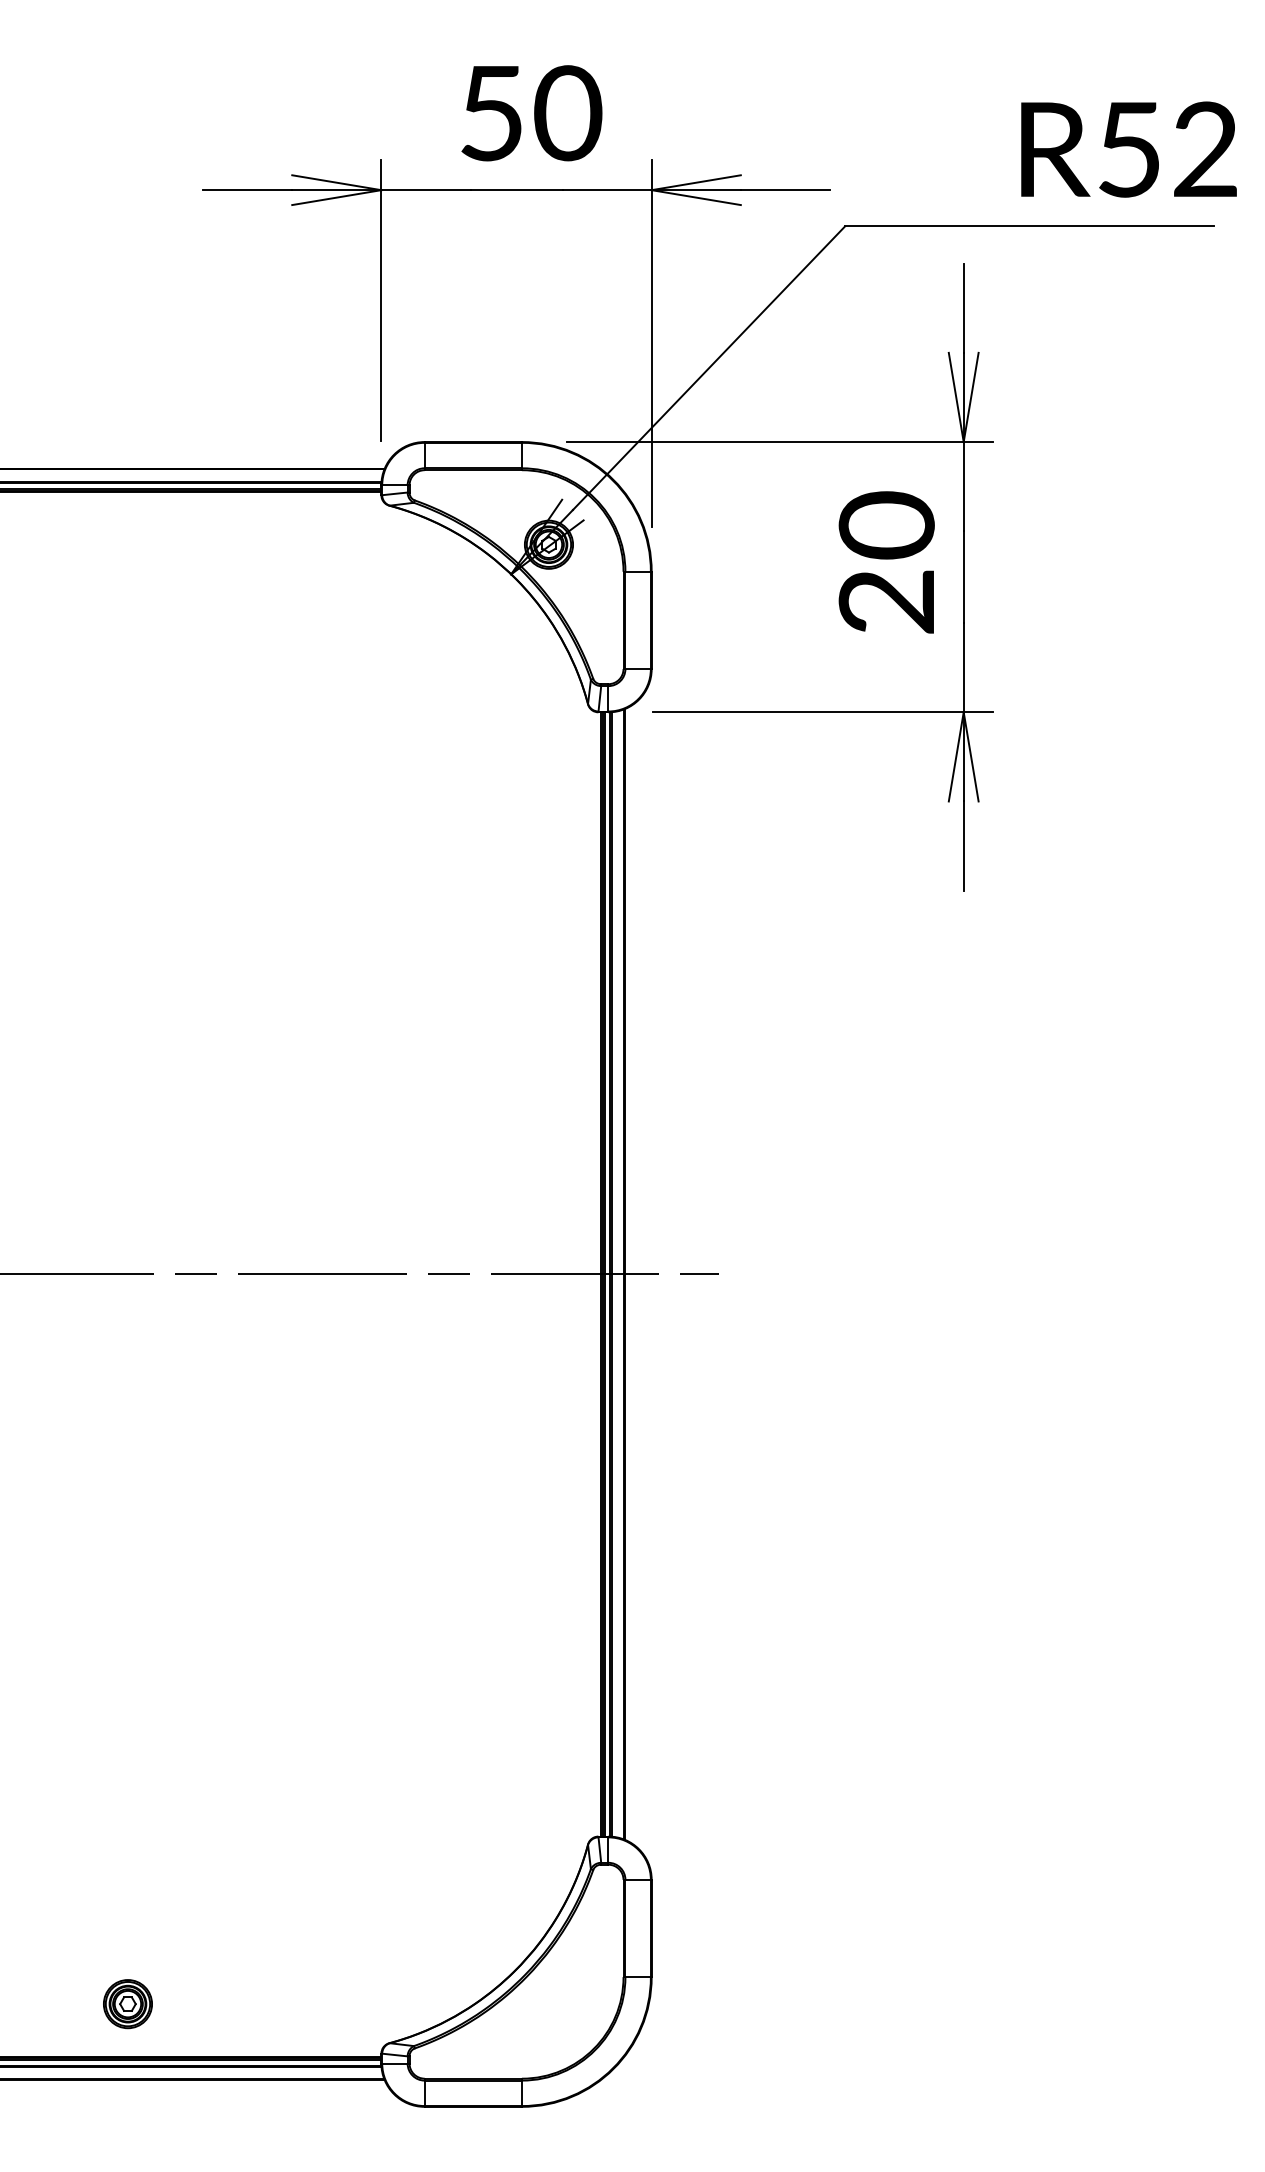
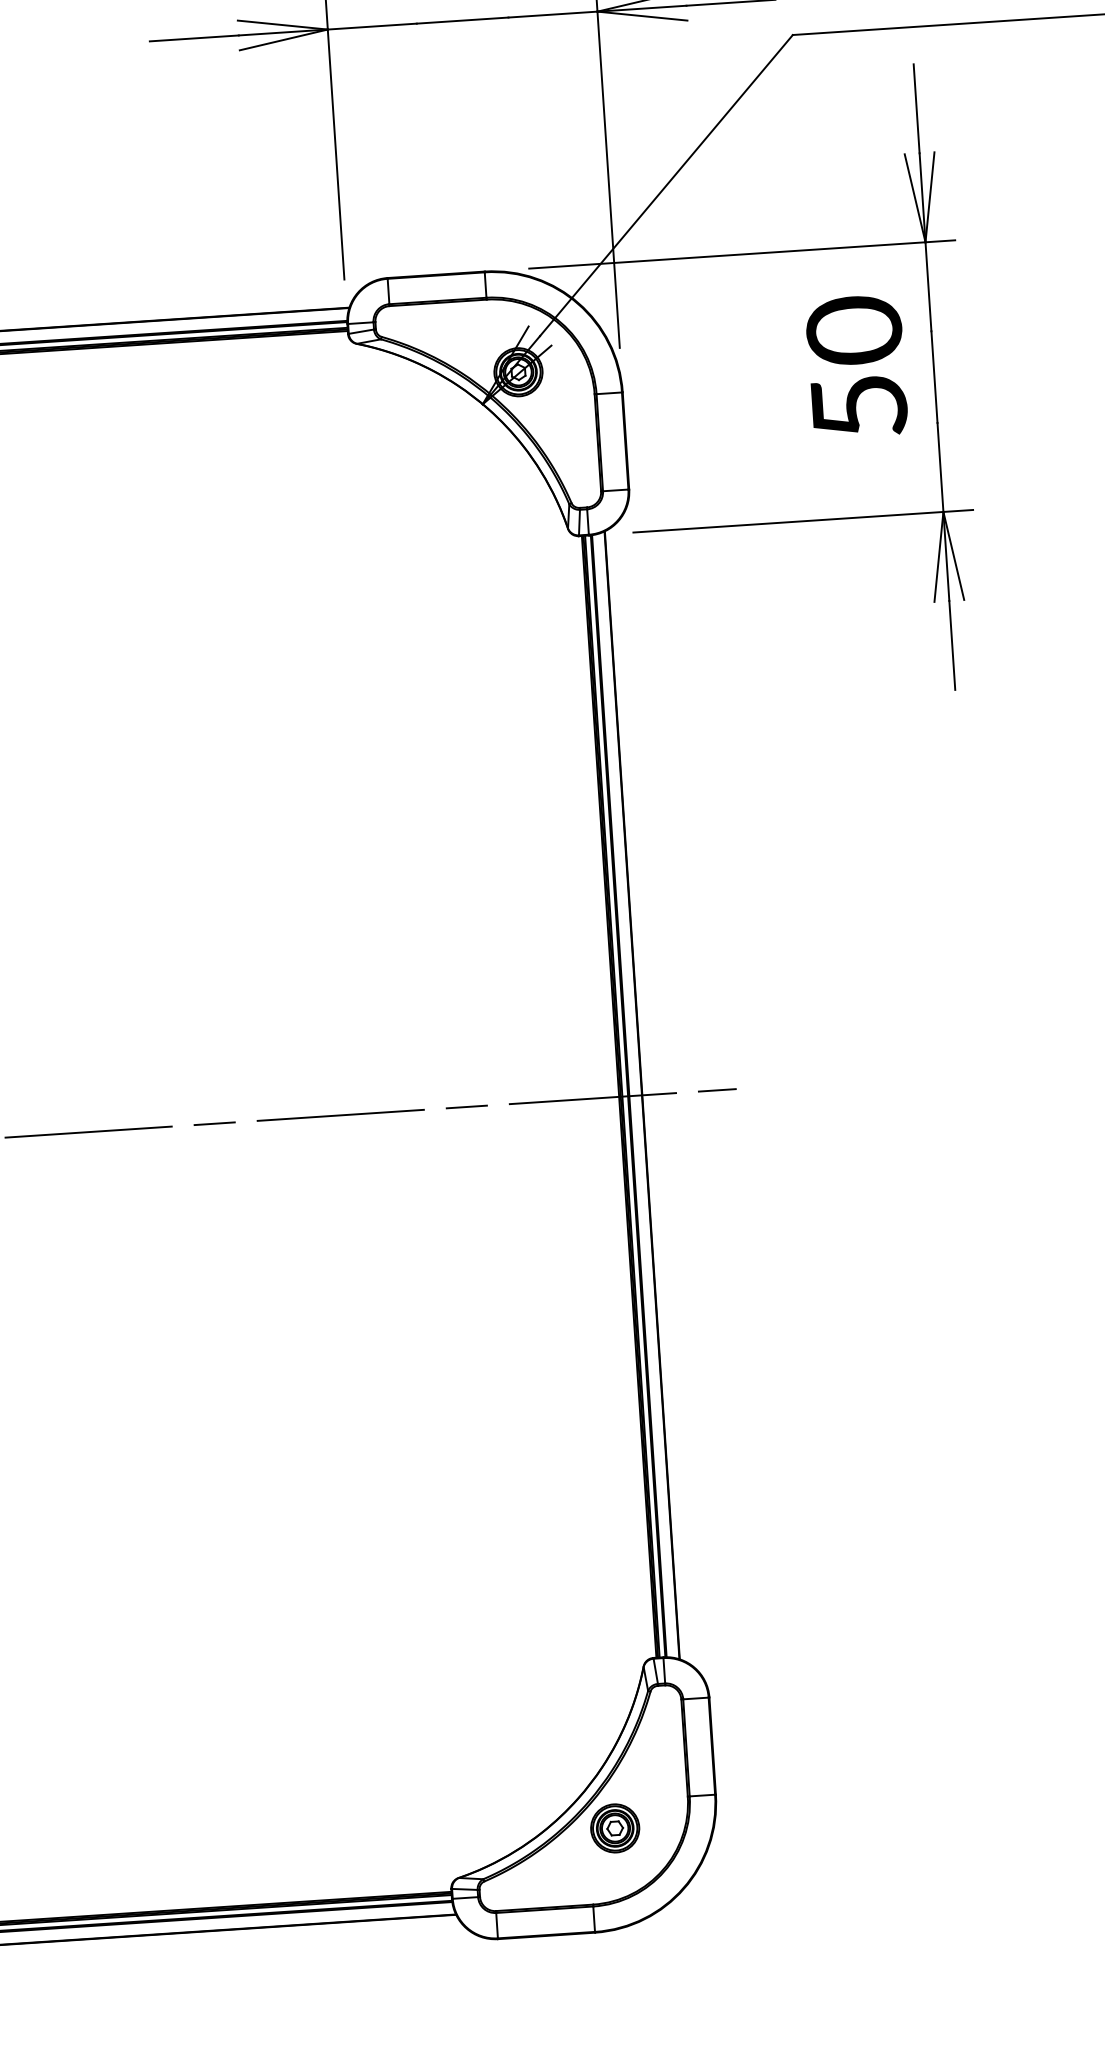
text: (886, 601) -> (859, 406), 20 -> 50
part: (127, 2004) -> (614, 1828), moved

